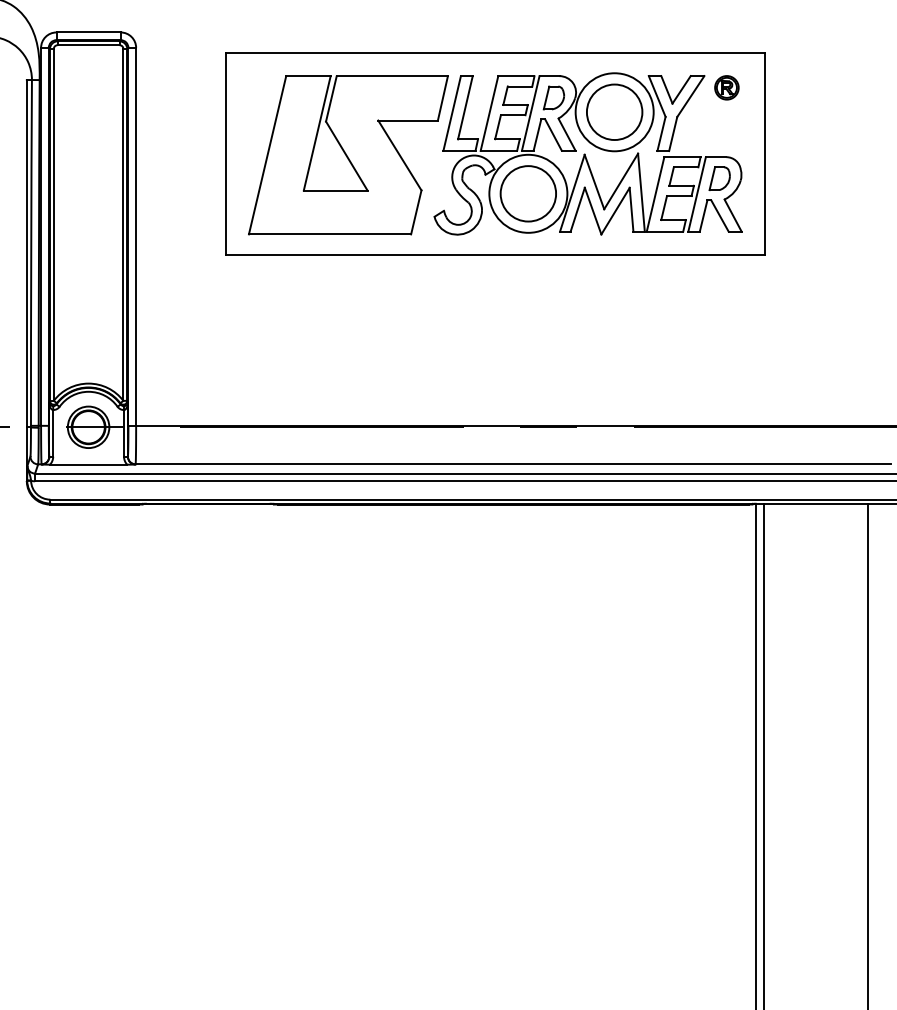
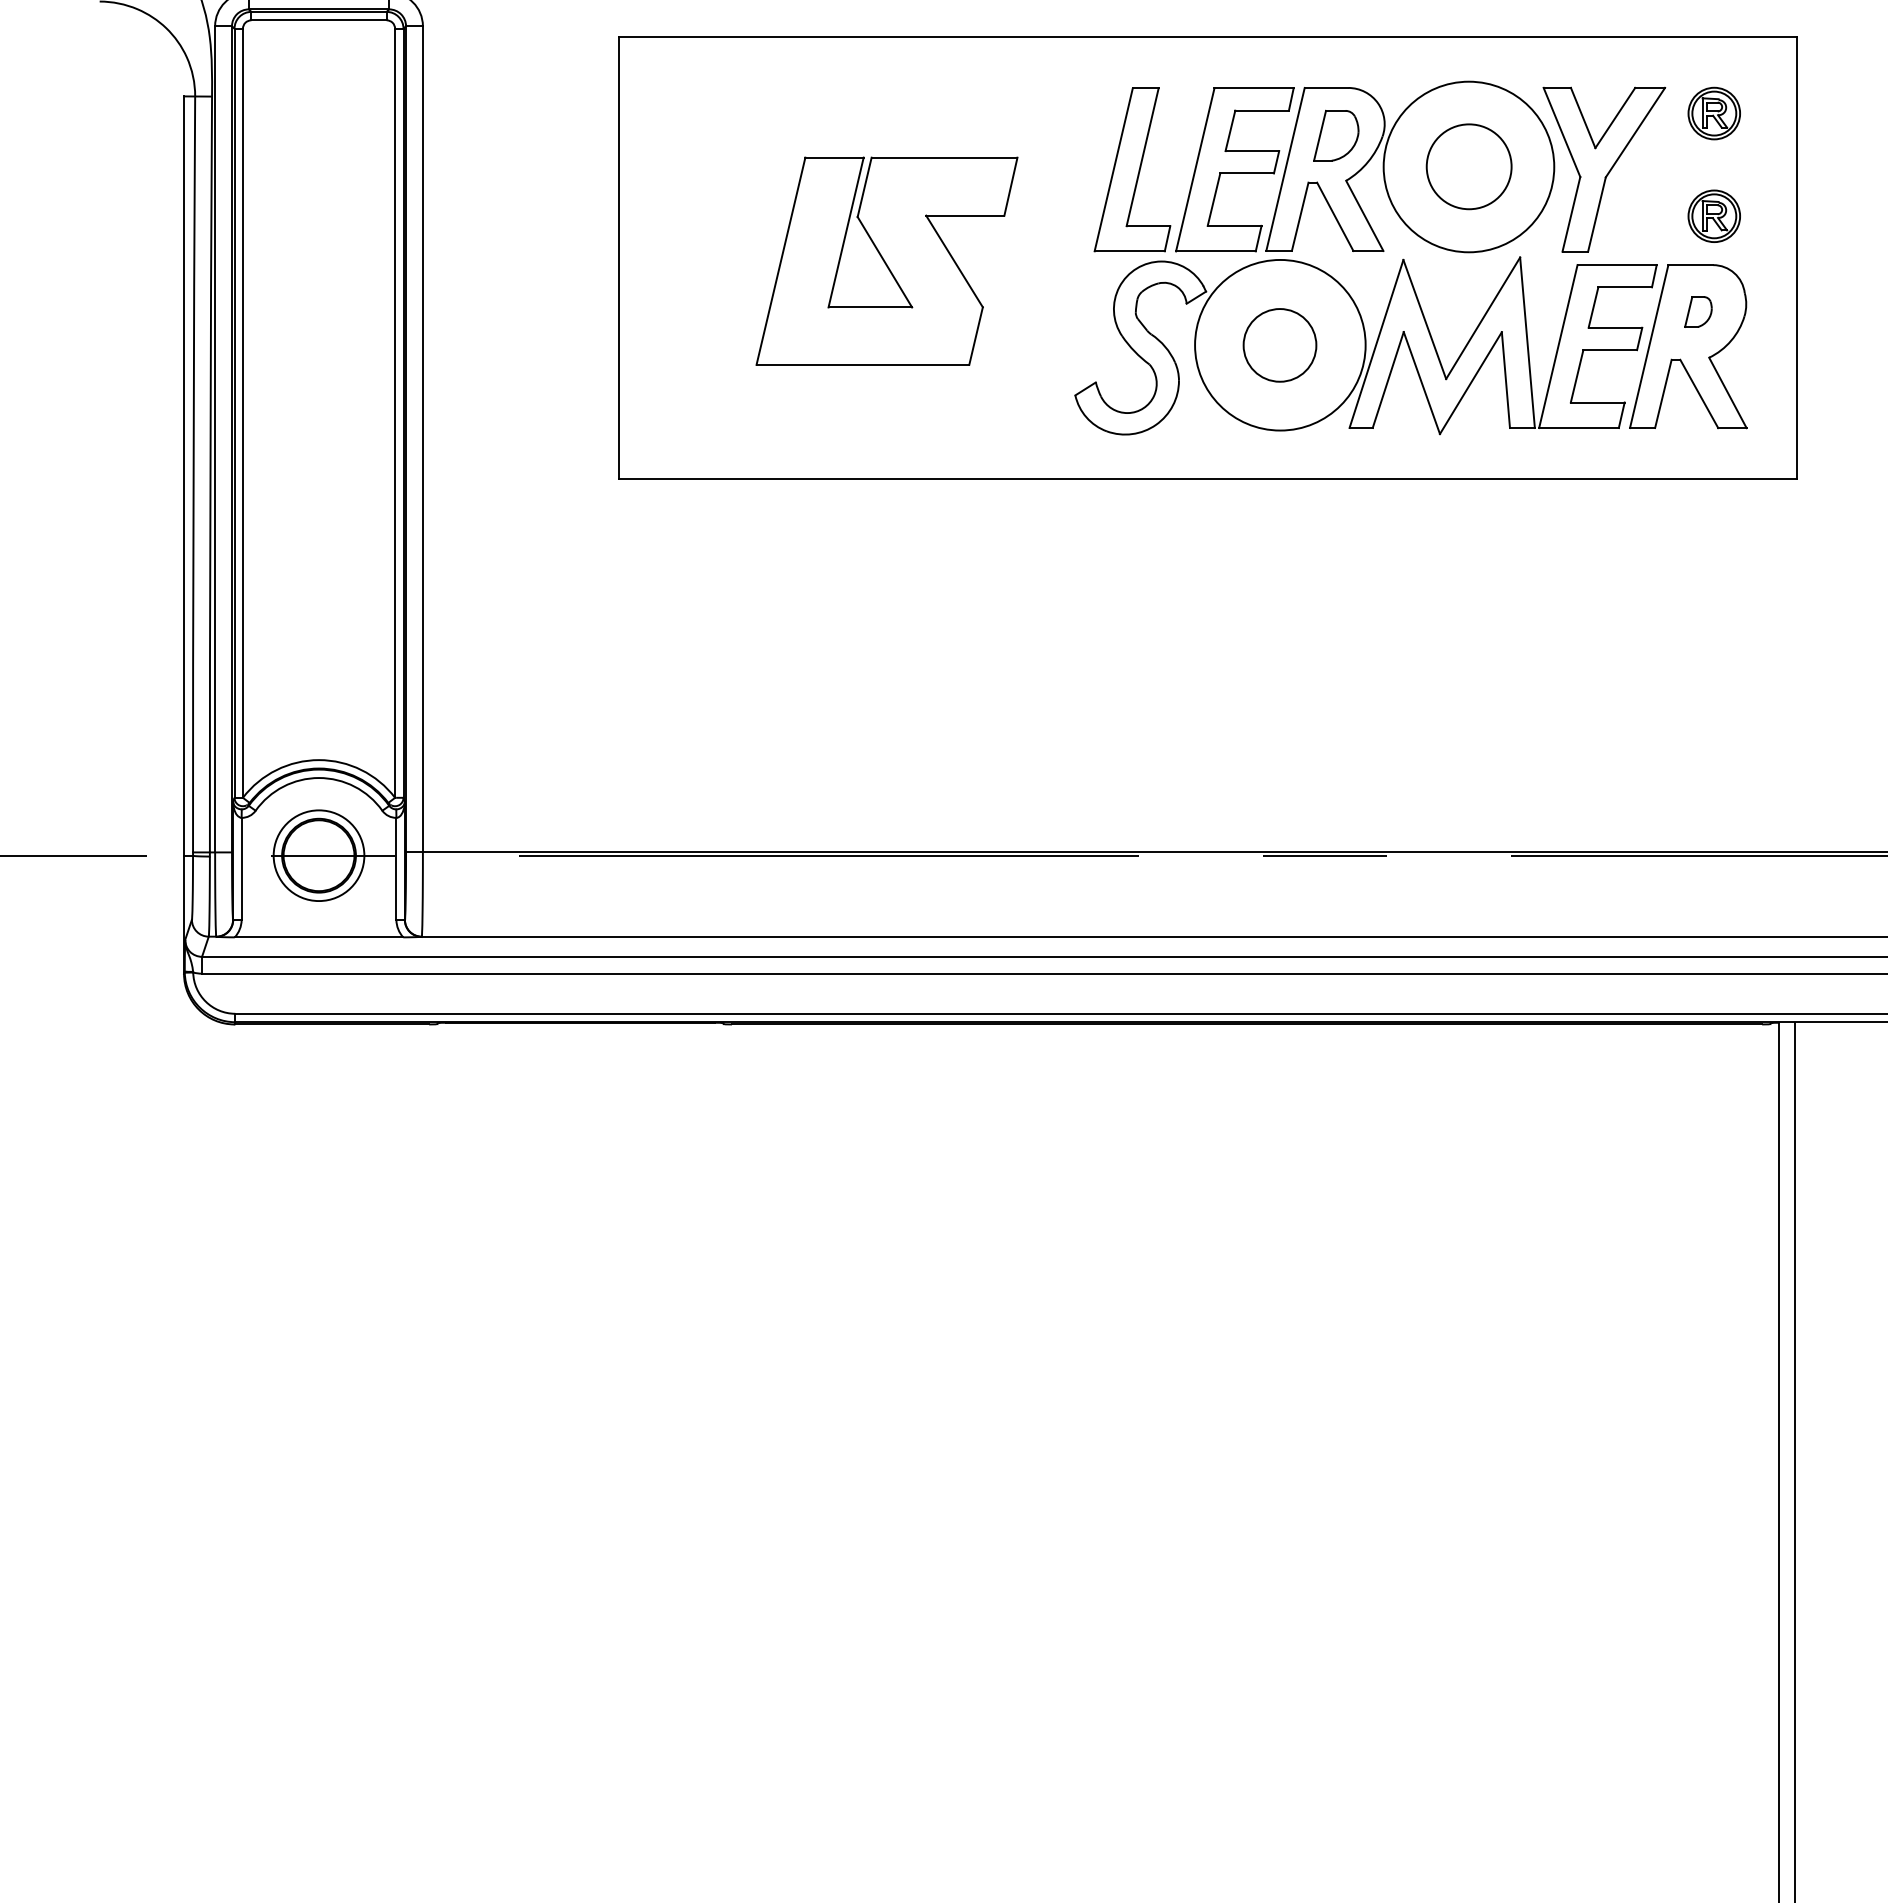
circle: (614, 111) -> (1468, 165), size x0.7
part: (726, 134) -> (1713, 215), added
part: (348, 155) -> (887, 261), size x0.6
part: (719, 178) -> (1698, 311), size x0.6
circle: (527, 193) -> (1278, 344), size x0.6

